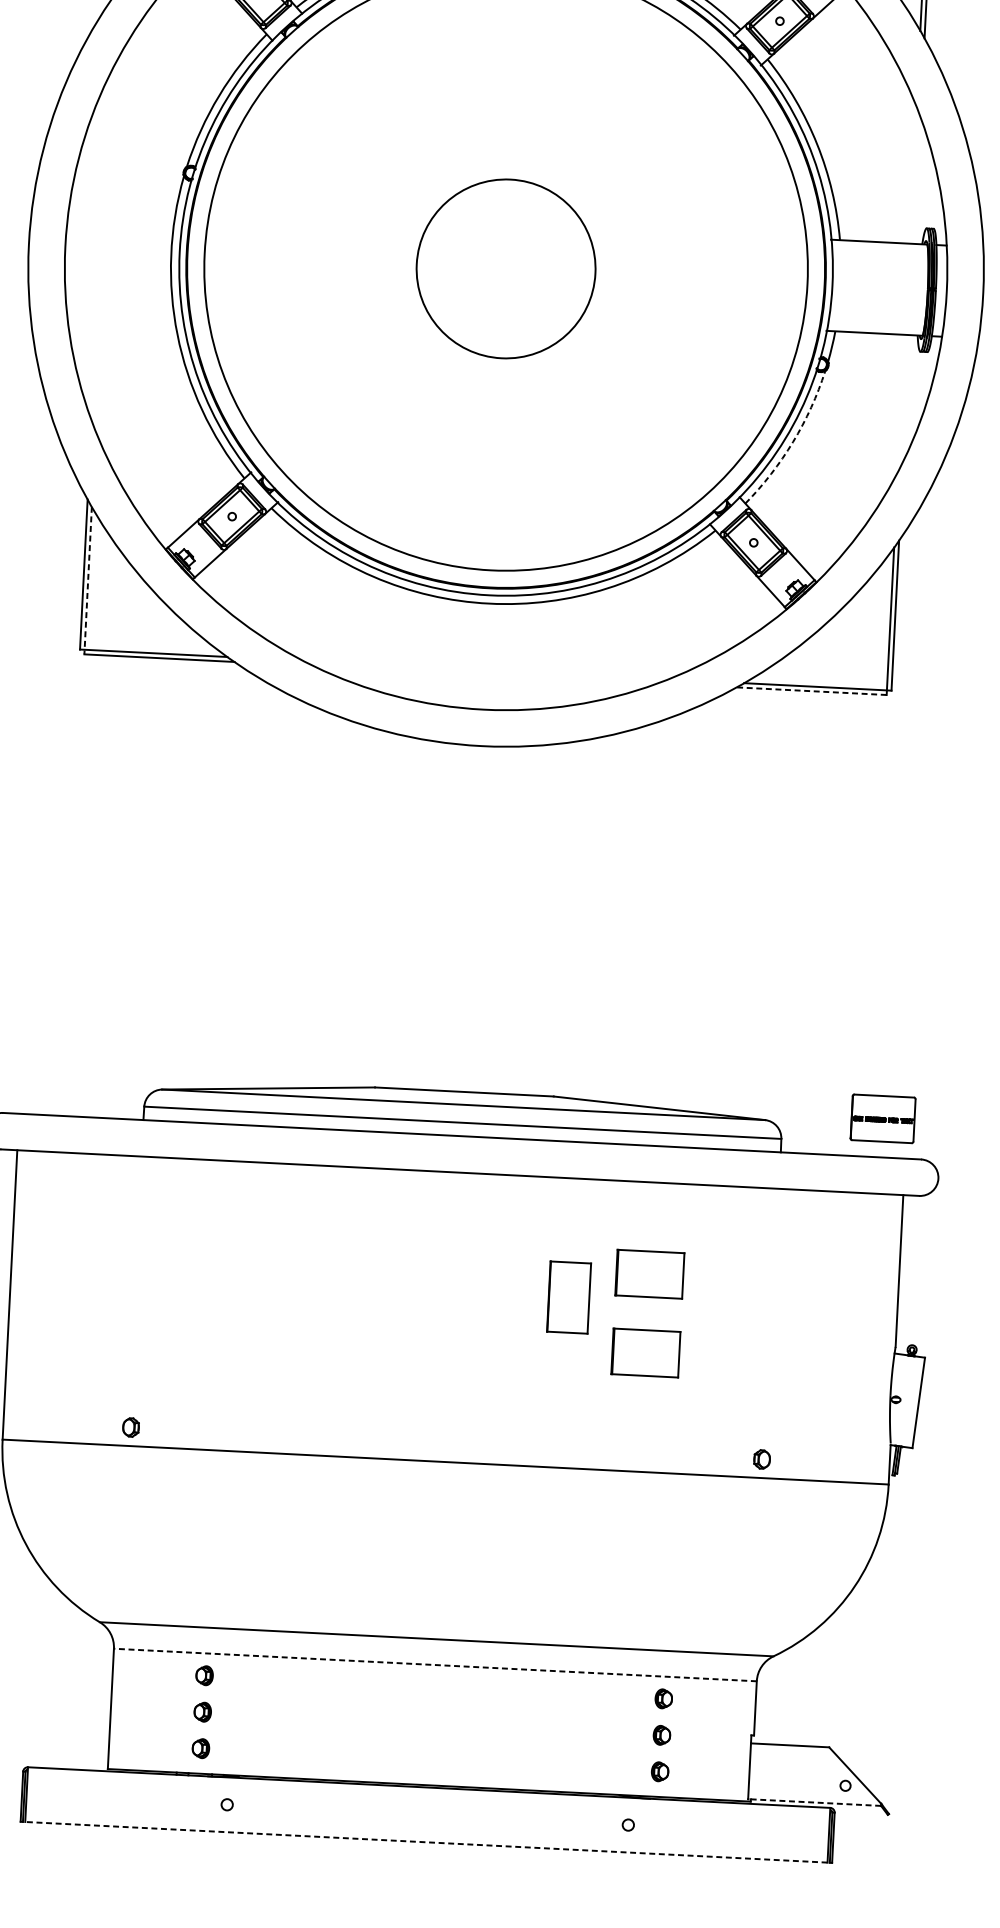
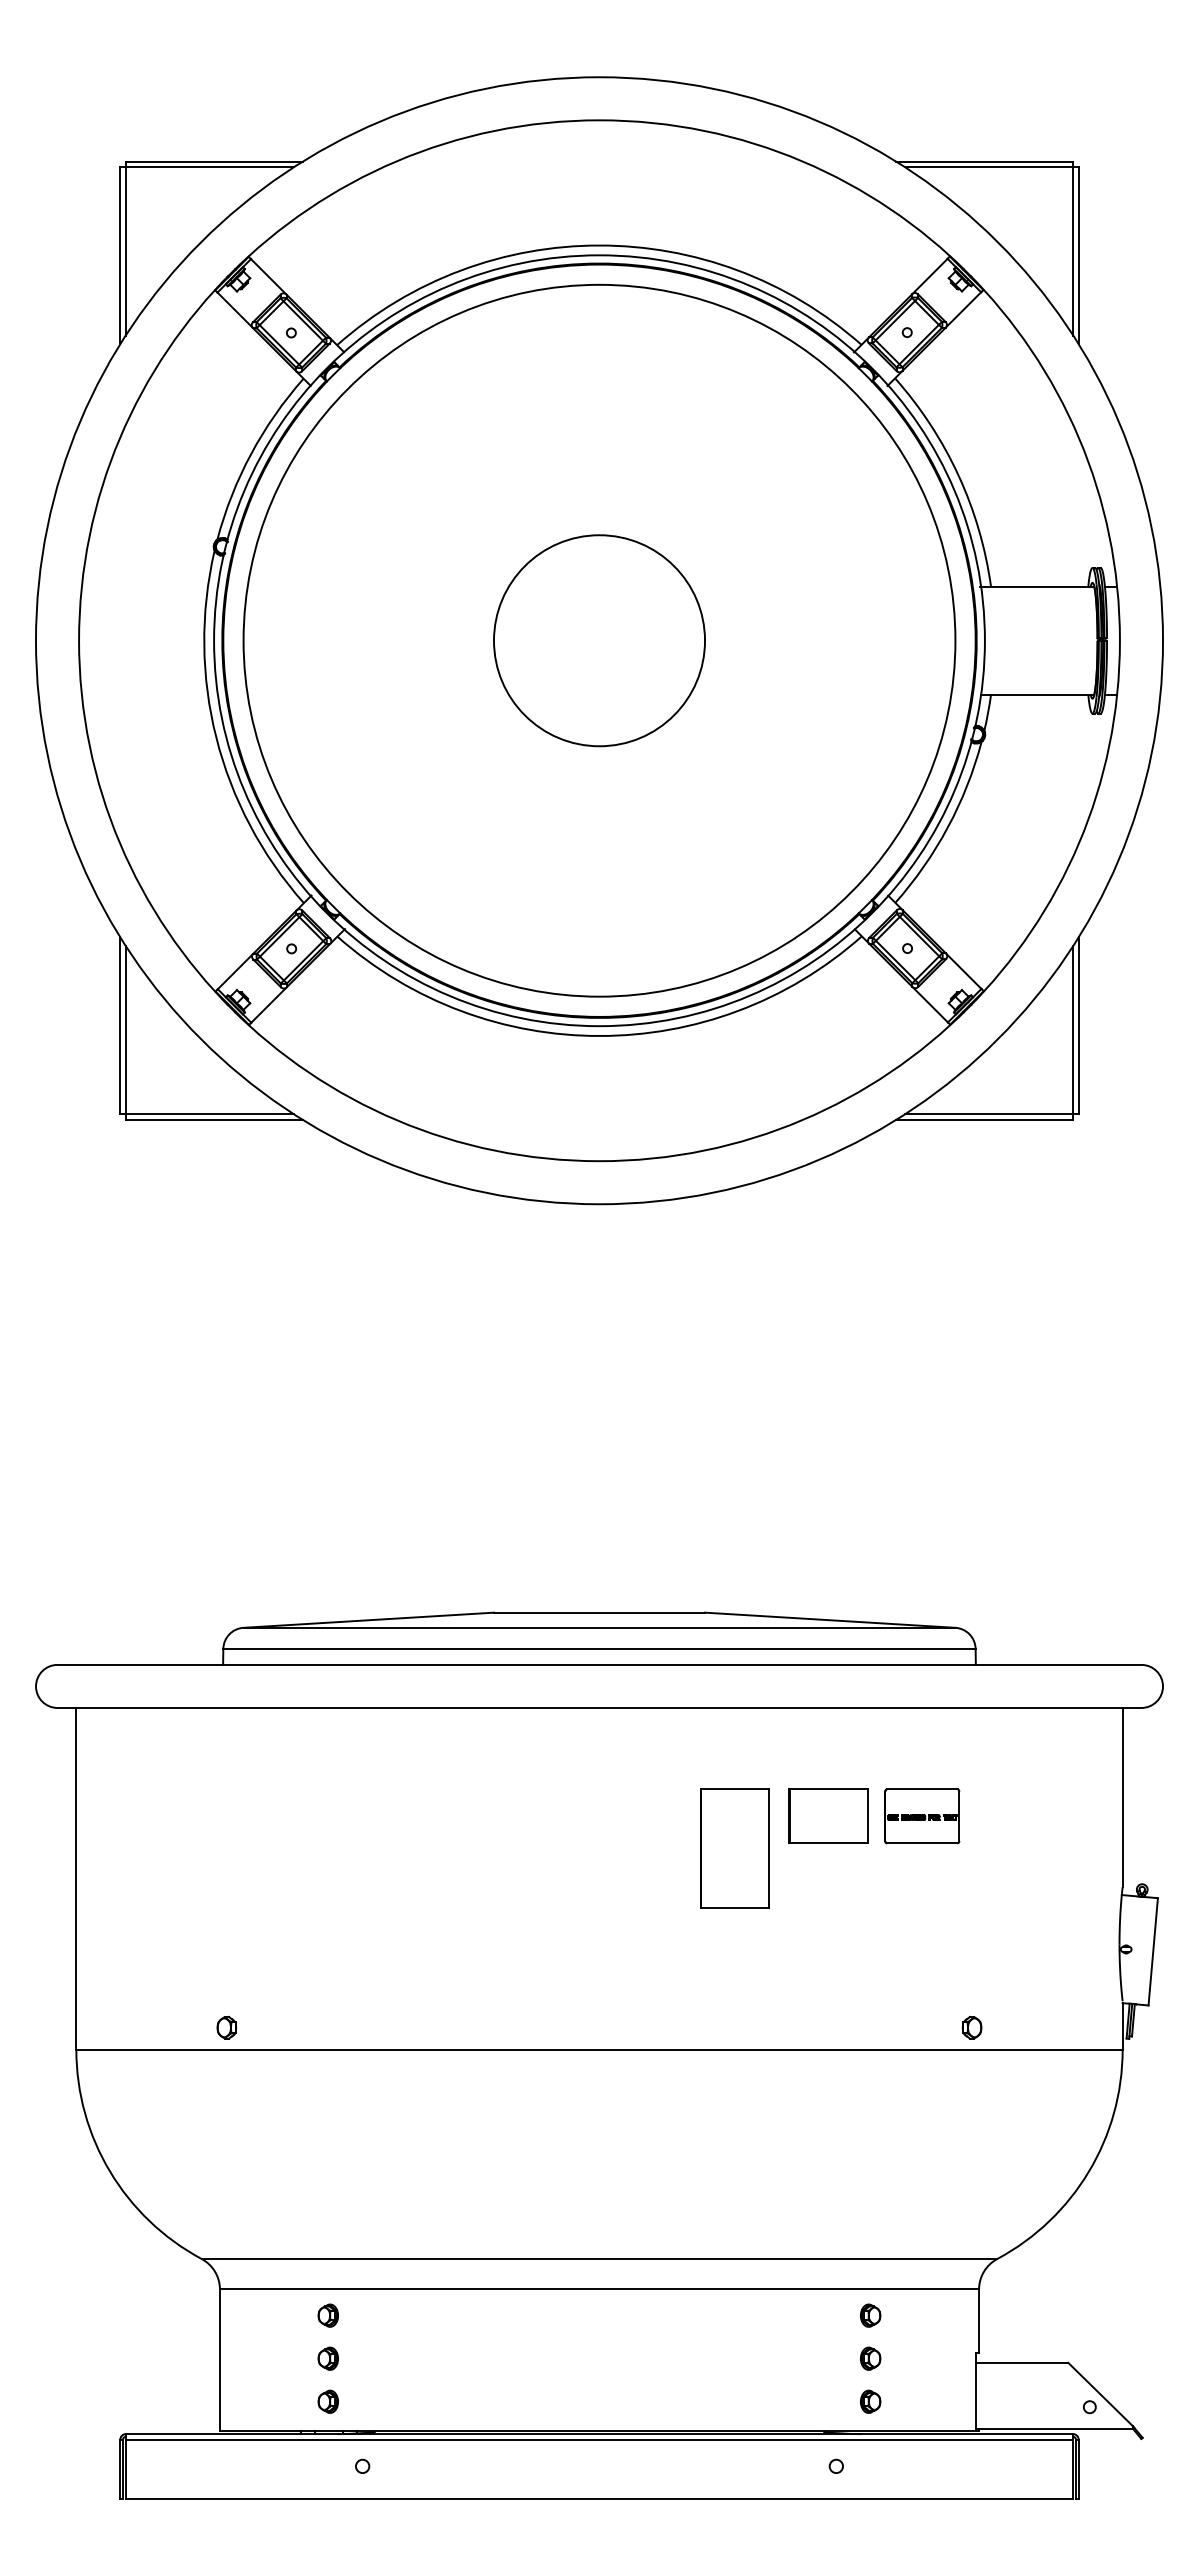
arc: (792, 442) -> (947, 827), dashed -> solid
line: (87, 581) -> (125, 1033), dashed -> solid
line: (811, 690) -> (984, 1119), dashed -> solid
part: (883, 1118) -> (922, 1816), moved
part: (568, 1297) -> (734, 1848), size x1.43
part: (645, 1352) -> (828, 1908), removed
line: (435, 1665) -> (599, 2289), dashed -> solid
line: (428, 1792) -> (599, 2439), added
line: (814, 1802) -> (1054, 2428), dashed -> solid
line: (426, 1842) -> (599, 2498), dashed -> solid

